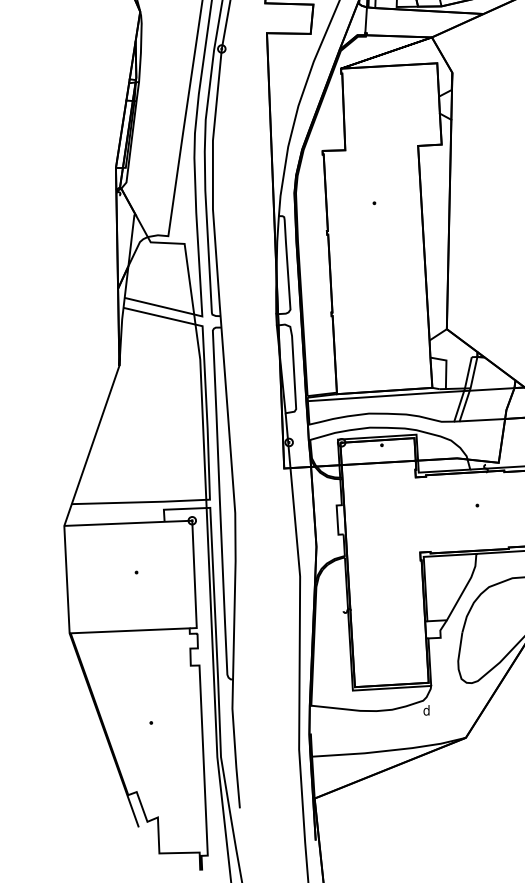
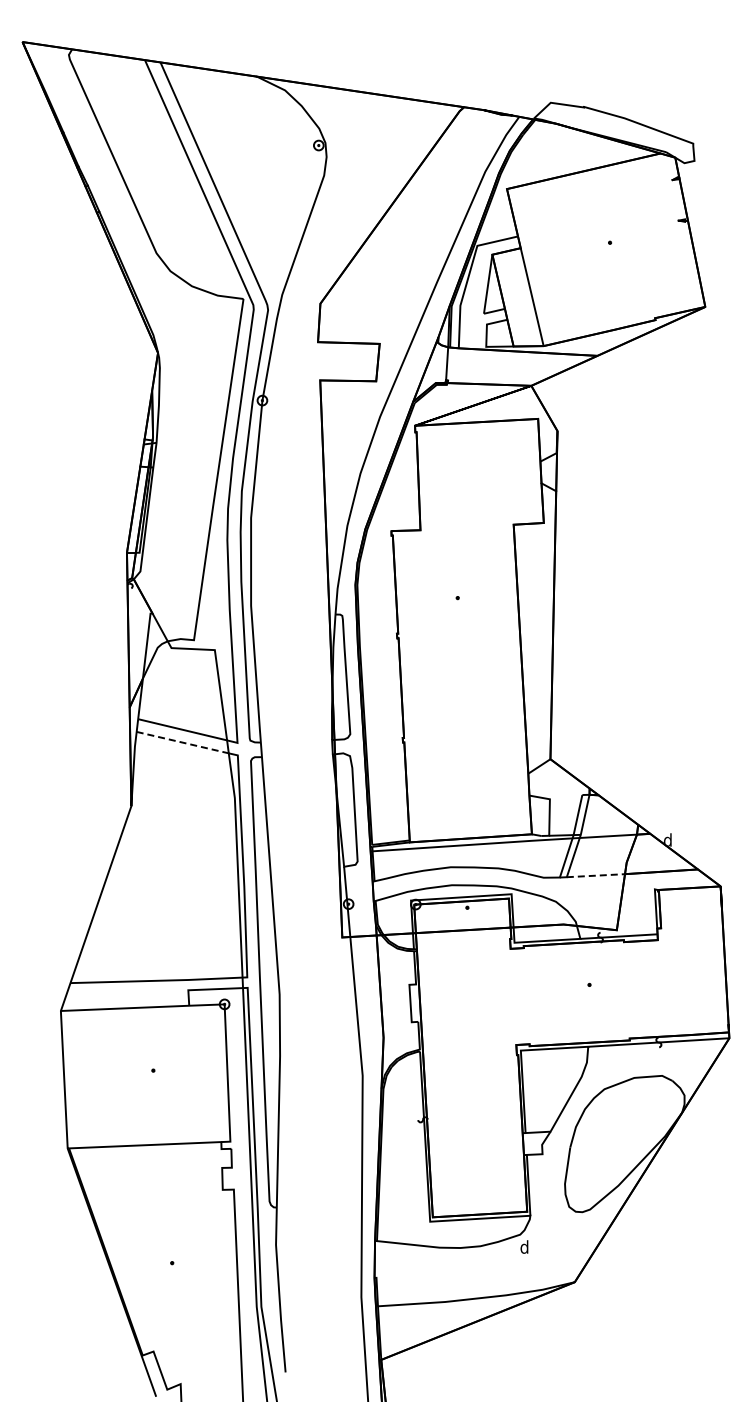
line: (160, 316) -> (183, 742), solid -> dashed
line: (482, 420) -> (596, 875), solid -> dashed

